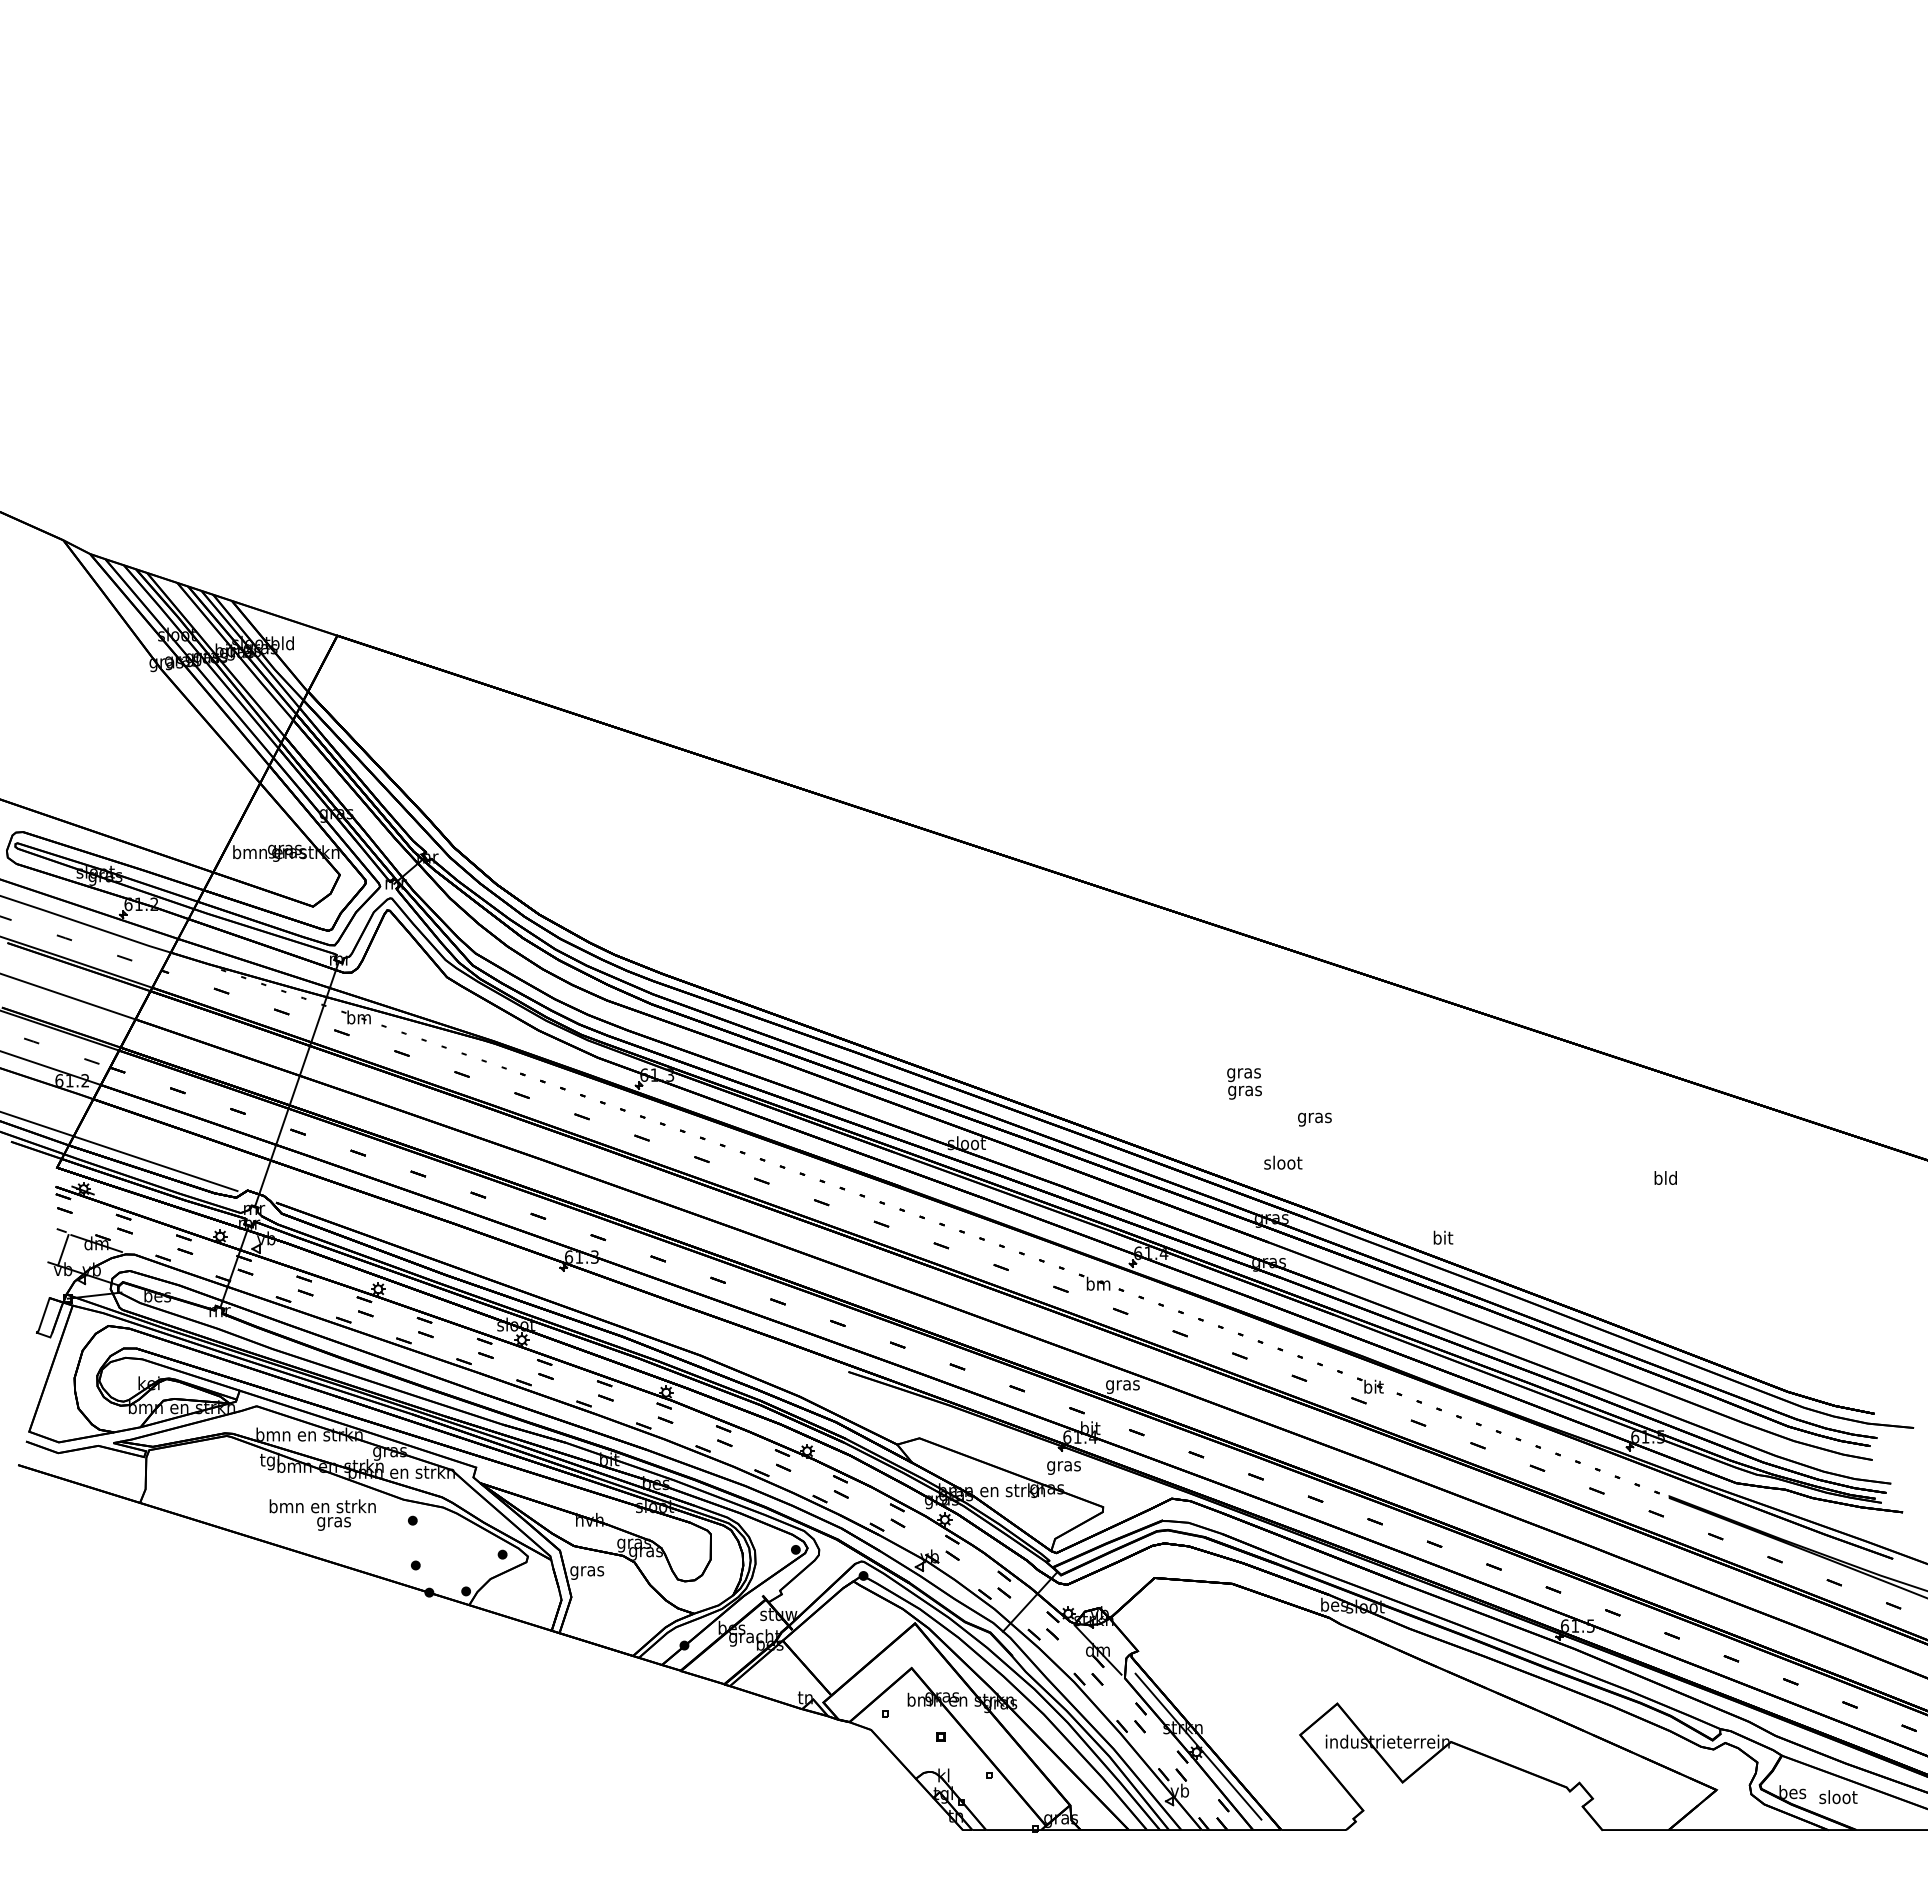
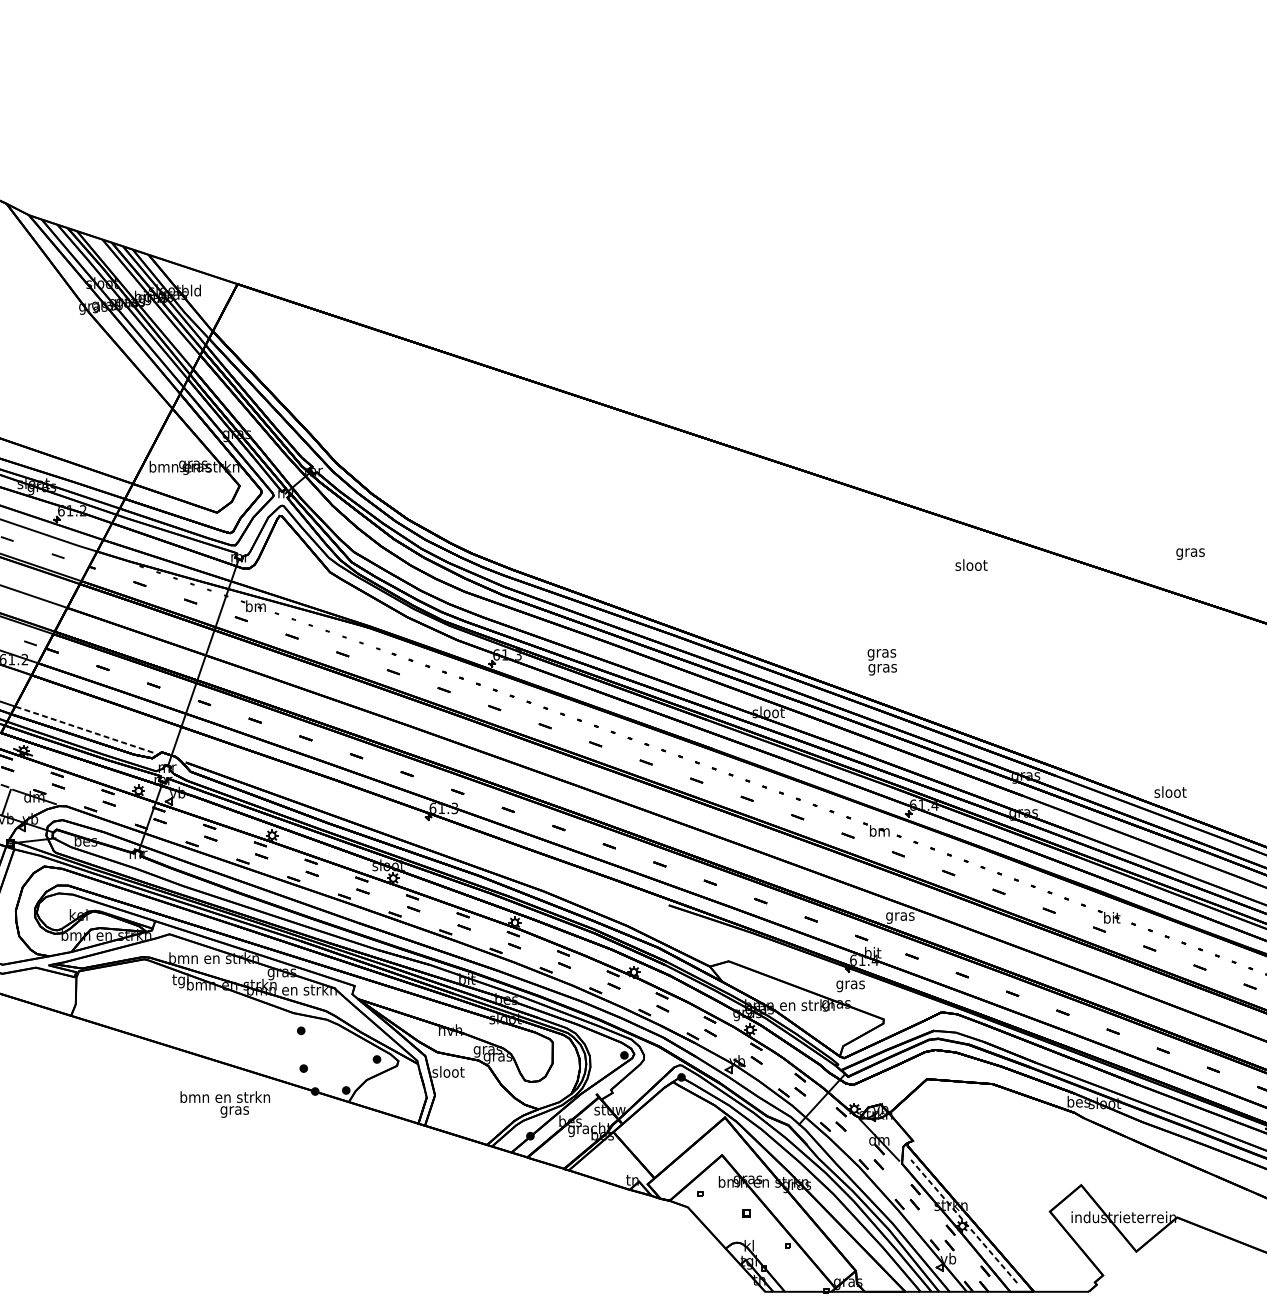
text: (1244, 1083) -> (882, 661), moved
text: (1314, 1119) -> (1190, 553), moved
text: (1283, 1162) -> (971, 564), moved
line: (155, 1163) -> (84, 729), solid -> dashed
text: (1443, 1237) -> (1170, 791), bit -> sloot
text: (322, 1514) -> (225, 1104), moved
text: (587, 1570) -> (448, 1072), gras -> sloot
line: (1198, 1746) -> (964, 1221), solid -> dashed

